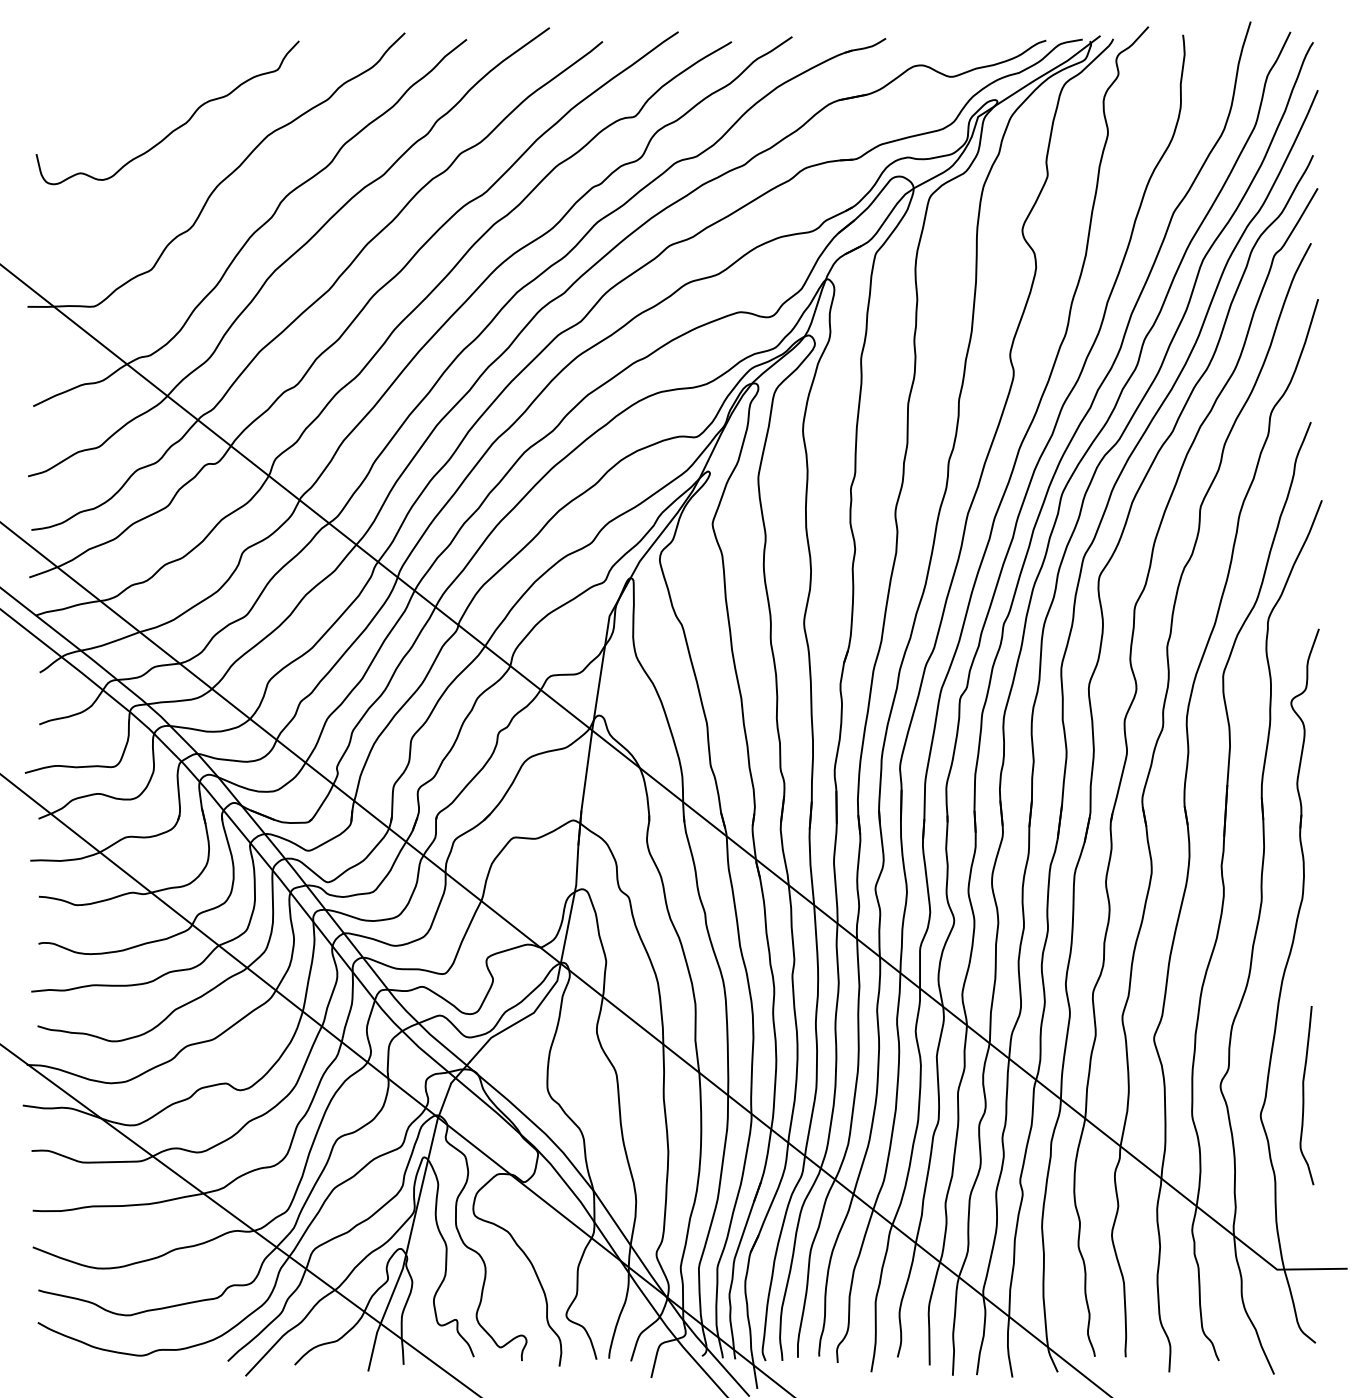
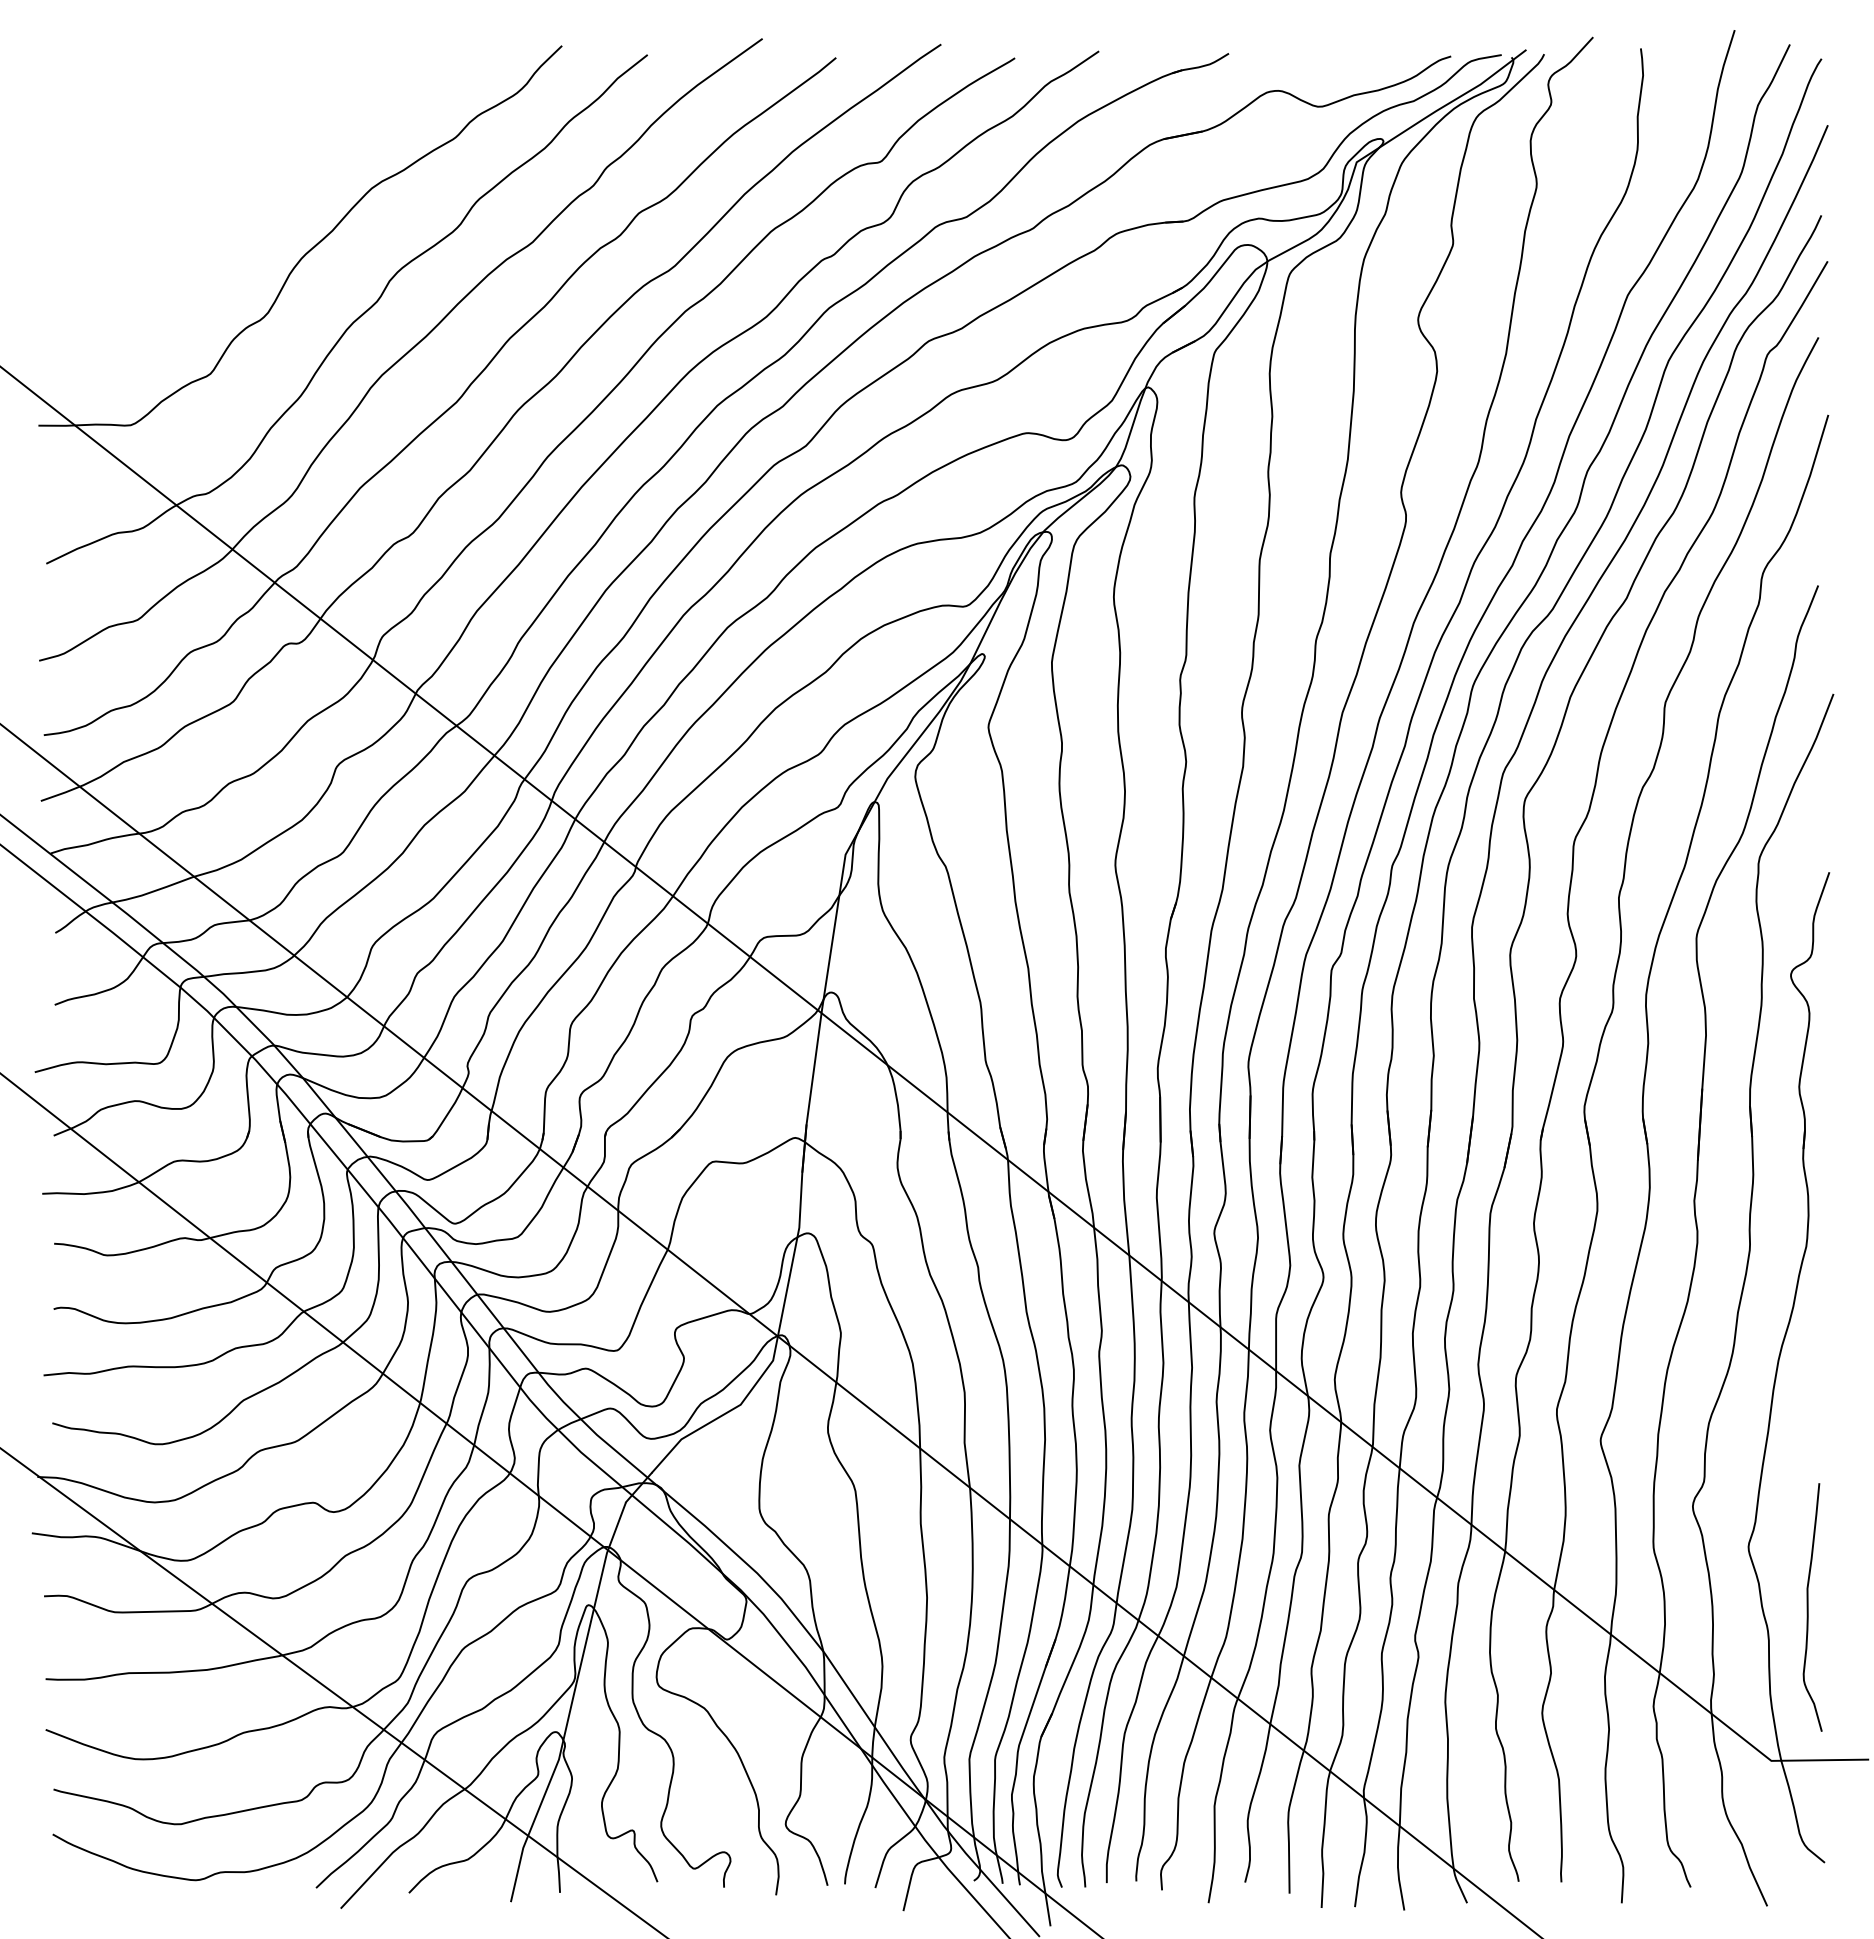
curve: (176, 127) -> (245, 177), removed
curve: (1303, 1095) -> (1808, 1607), moved

